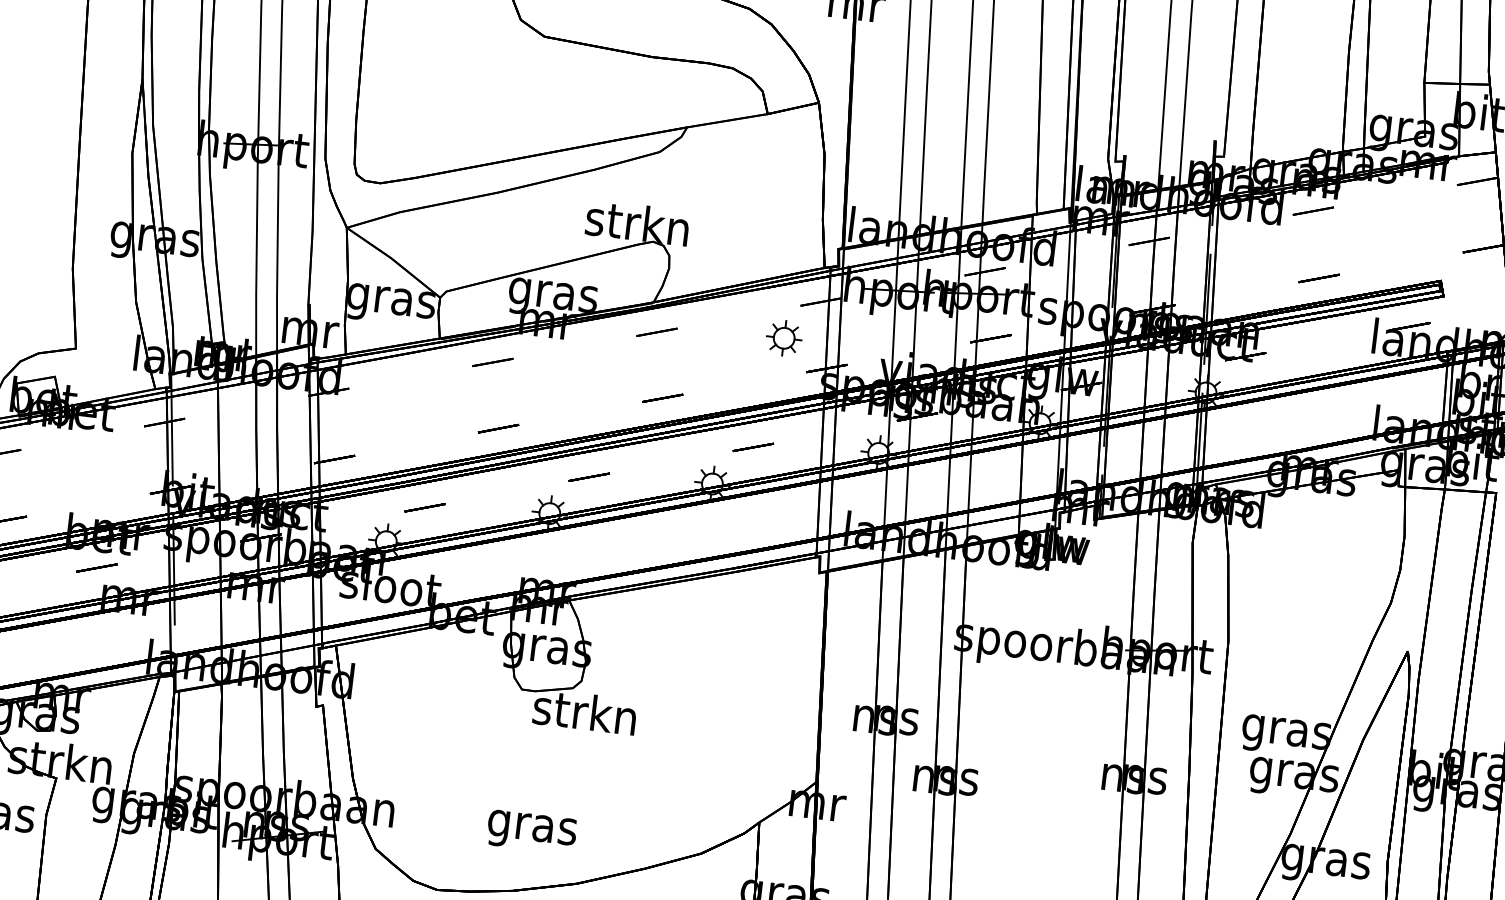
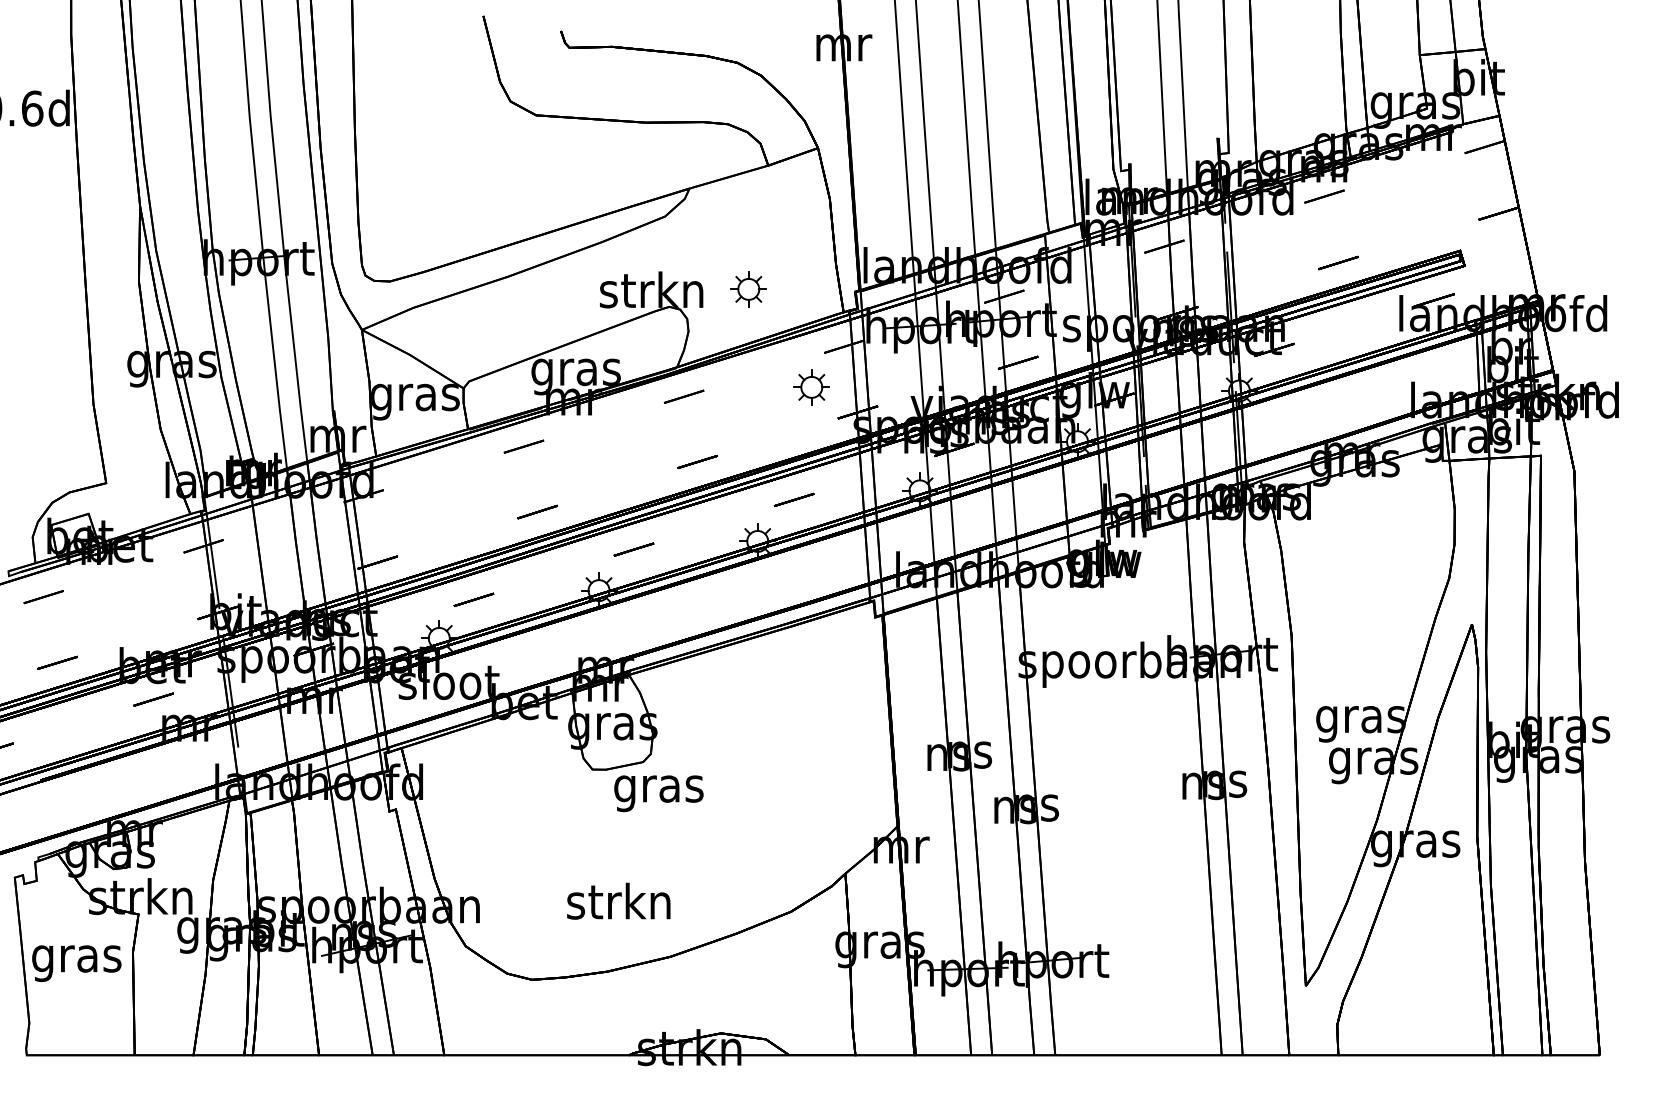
part: (733, 234) -> (748, 289), added
text: (583, 716) -> (657, 788), strkn -> gras
text: (531, 826) -> (618, 905), gras -> strkn

